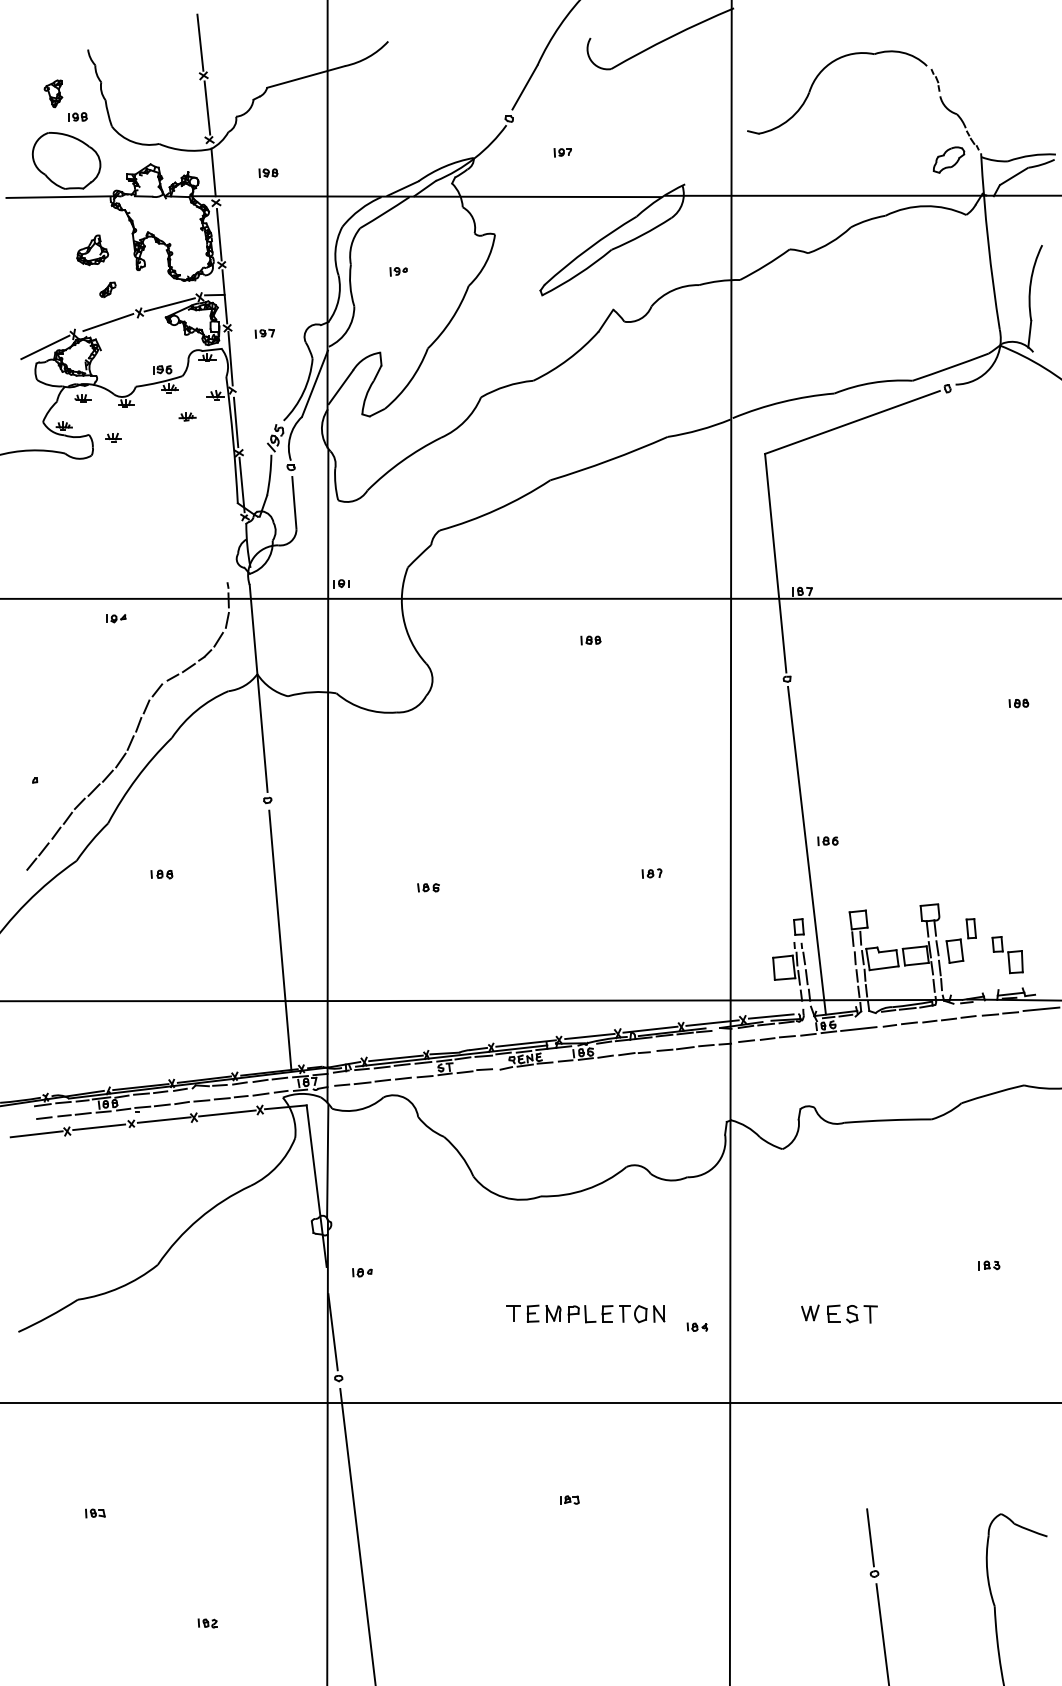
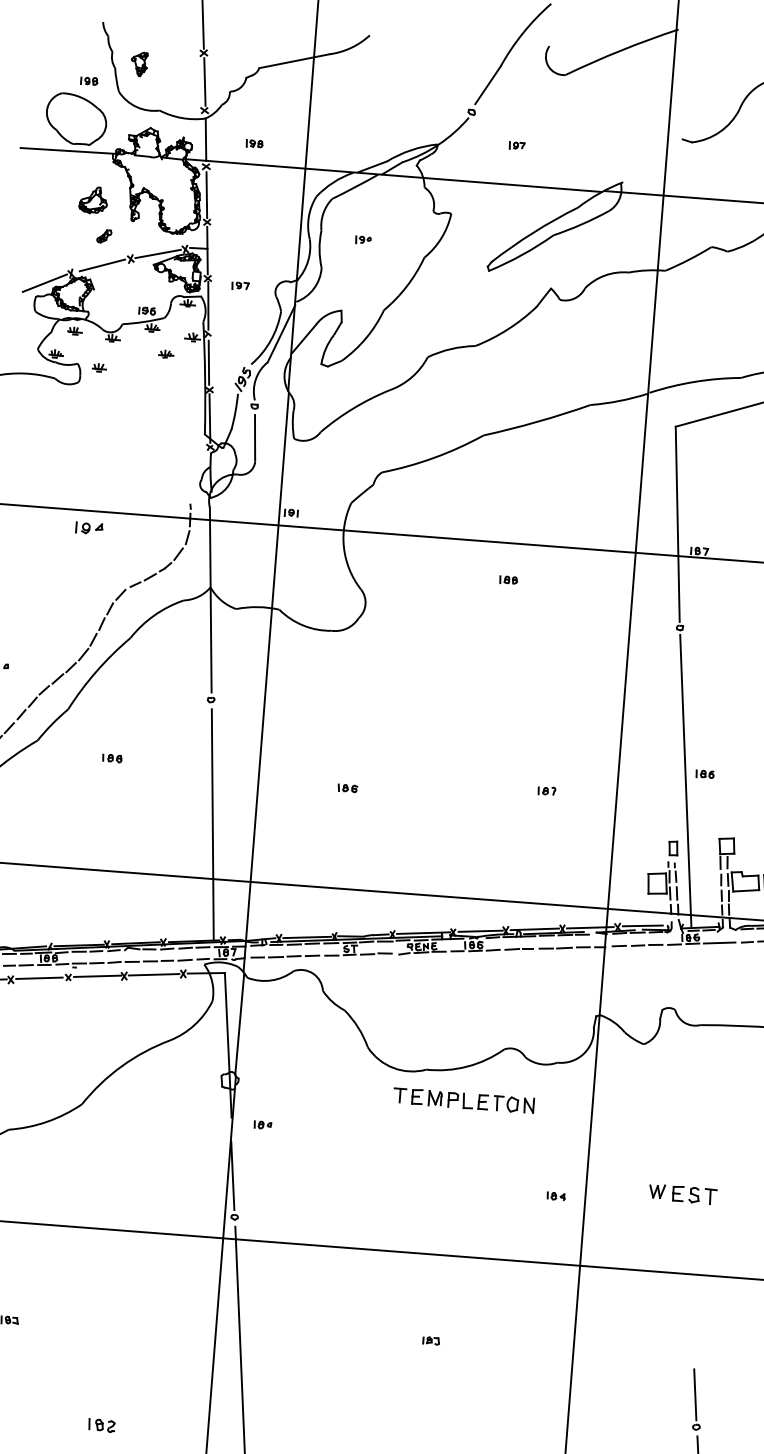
part: (53, 93) -> (139, 64), moved
part: (116, 618) -> (89, 528), size x1.6
part: (585, 1313) -> (463, 1100), moved
part: (207, 1623) -> (101, 1425), size x1.6

